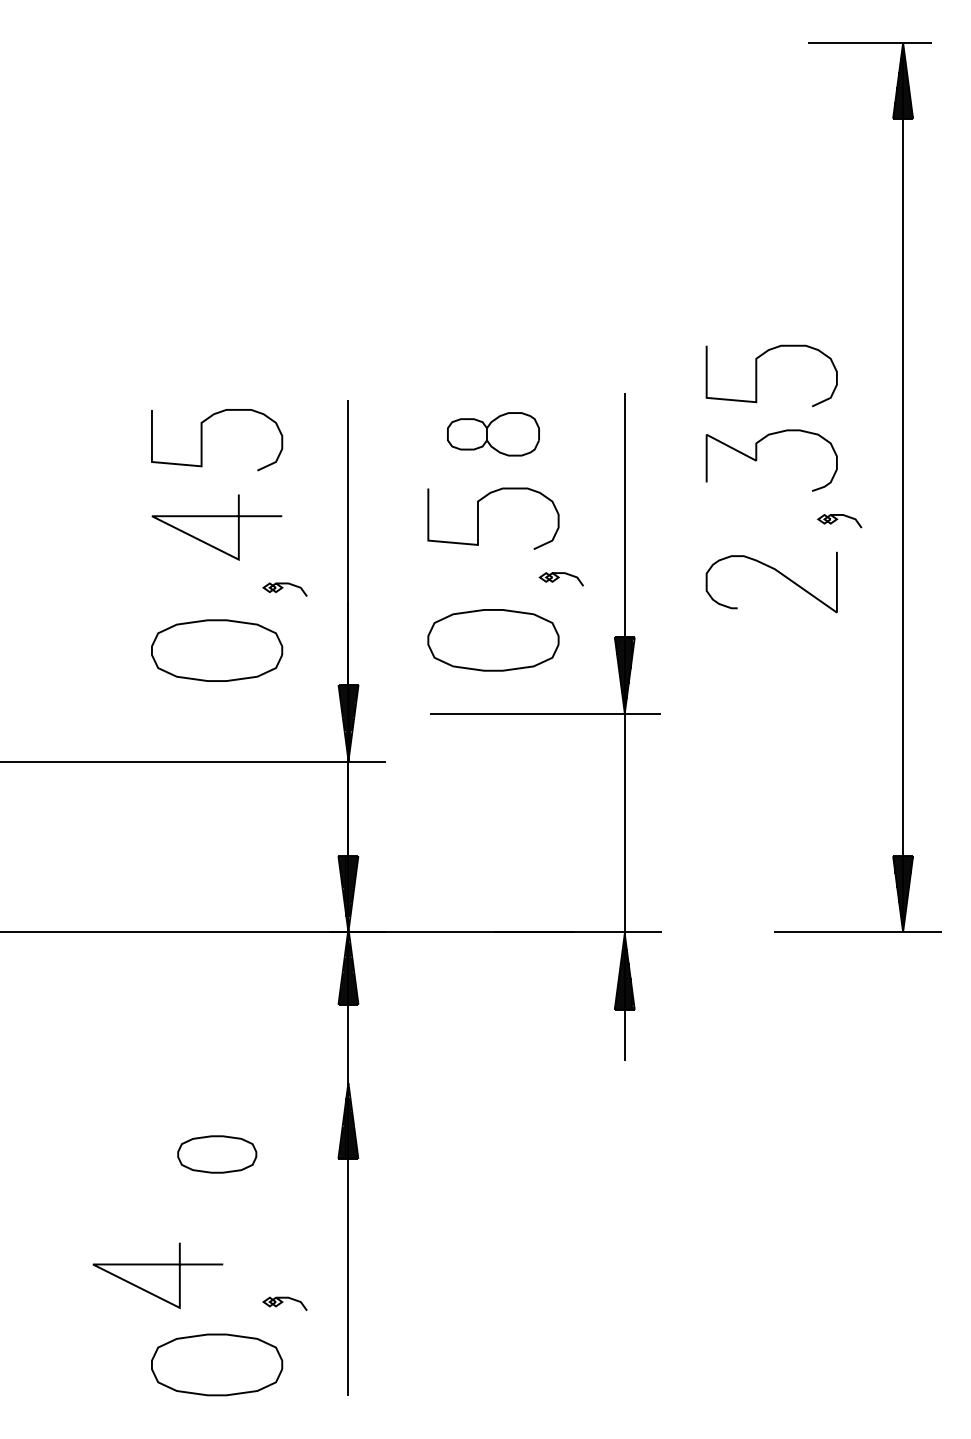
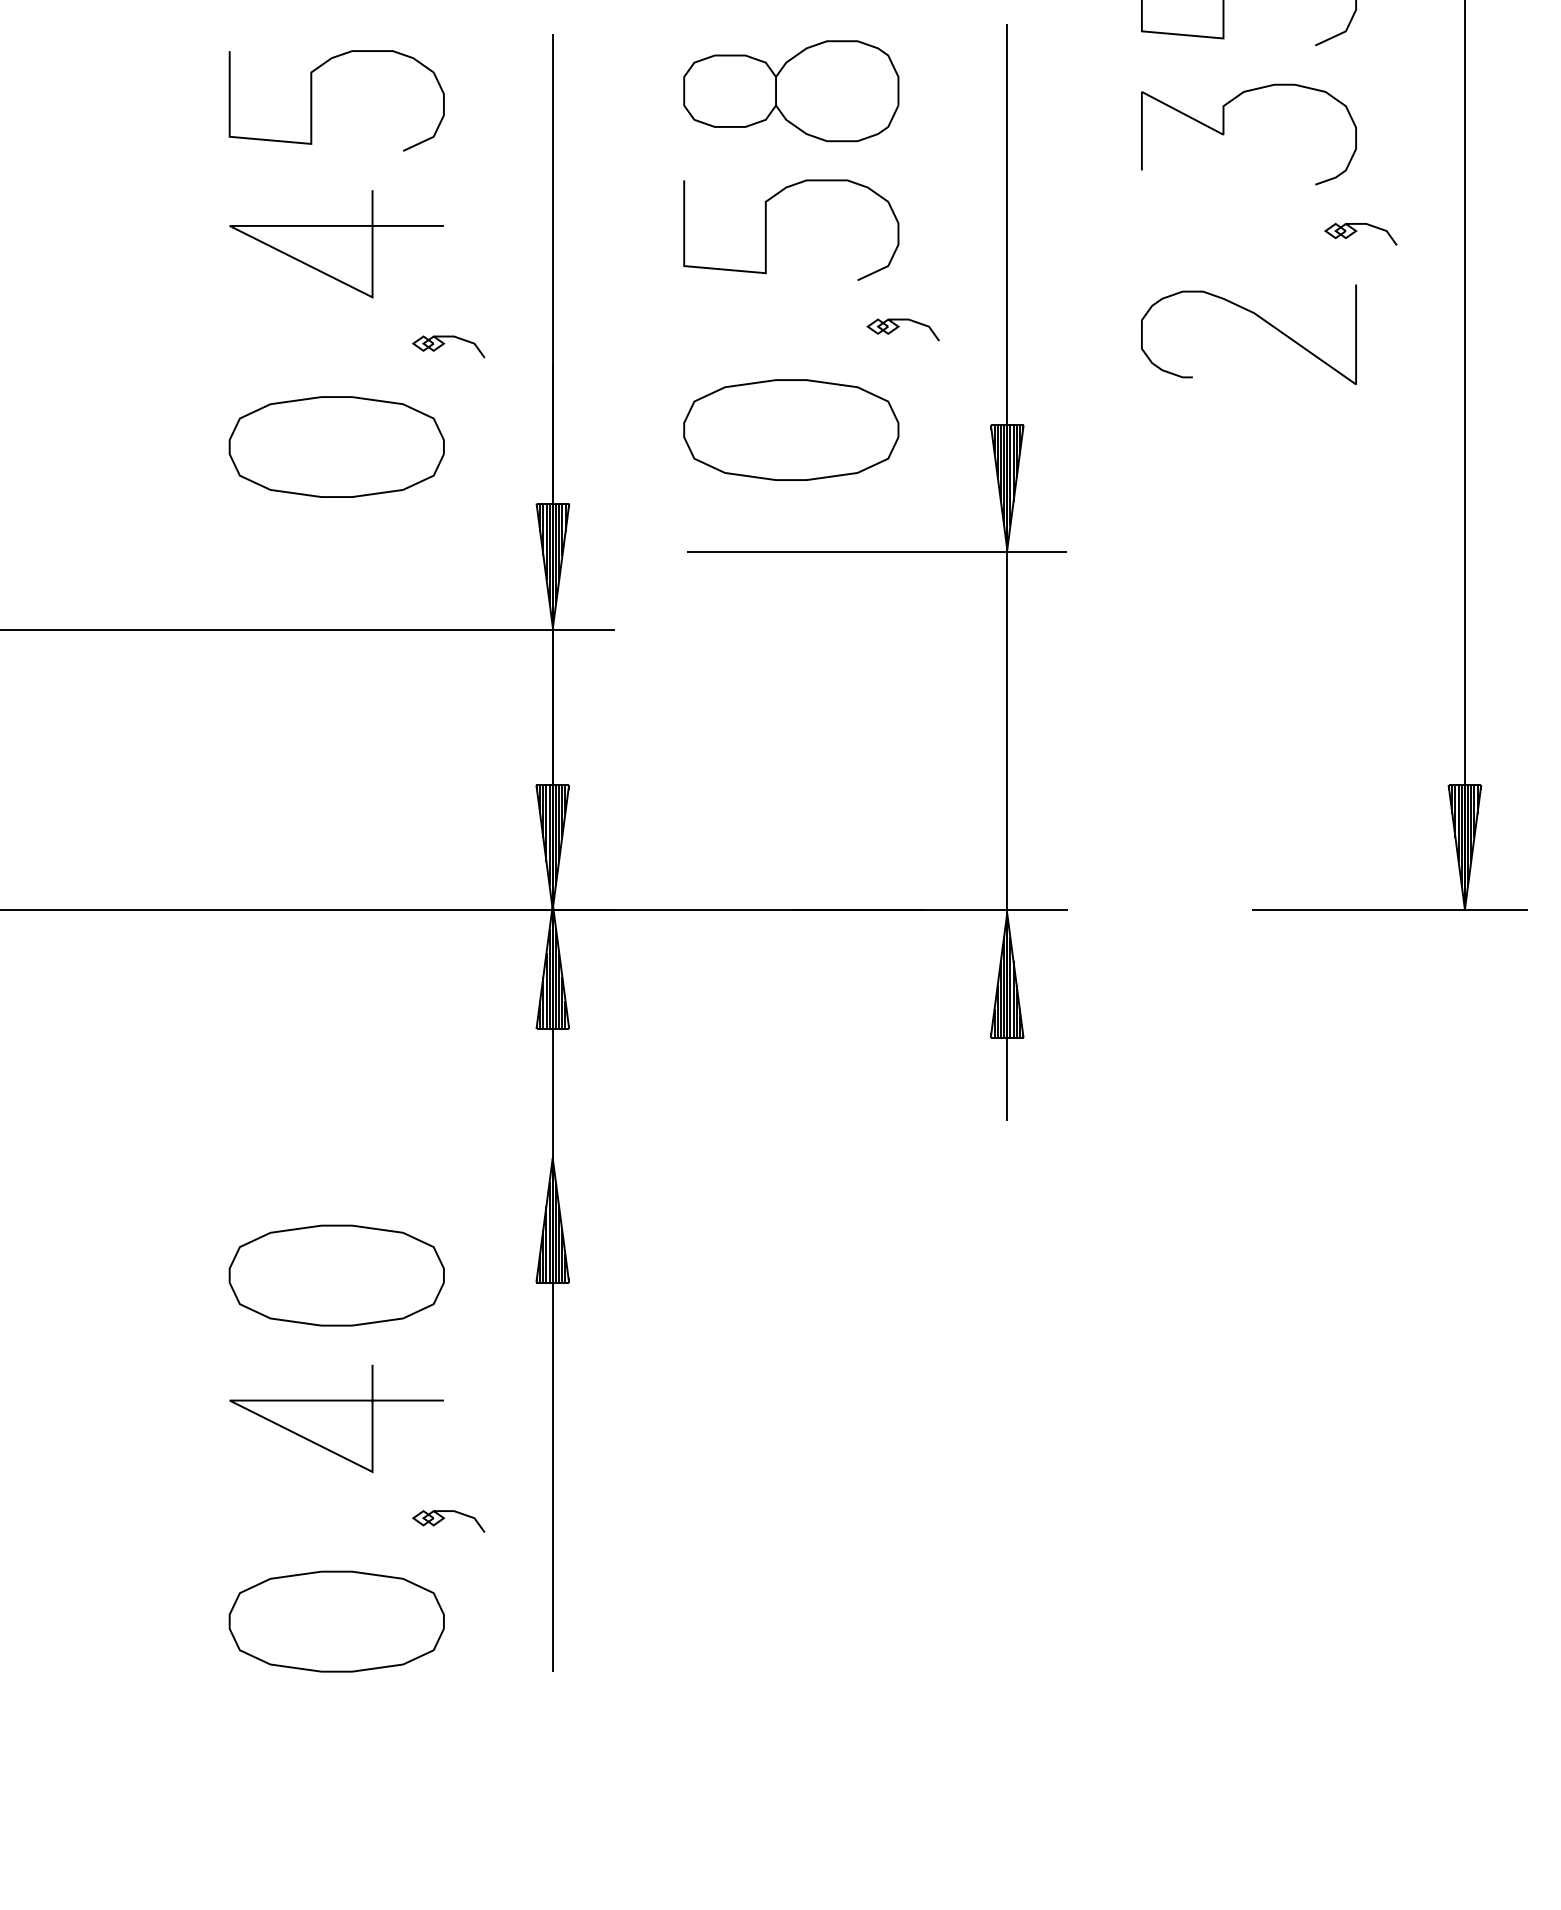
part: (493, 434) -> (791, 91), size x1.43
part: (217, 1154) -> (337, 1275), size x1.67
line: (157, 1265) -> (335, 1402), moved

